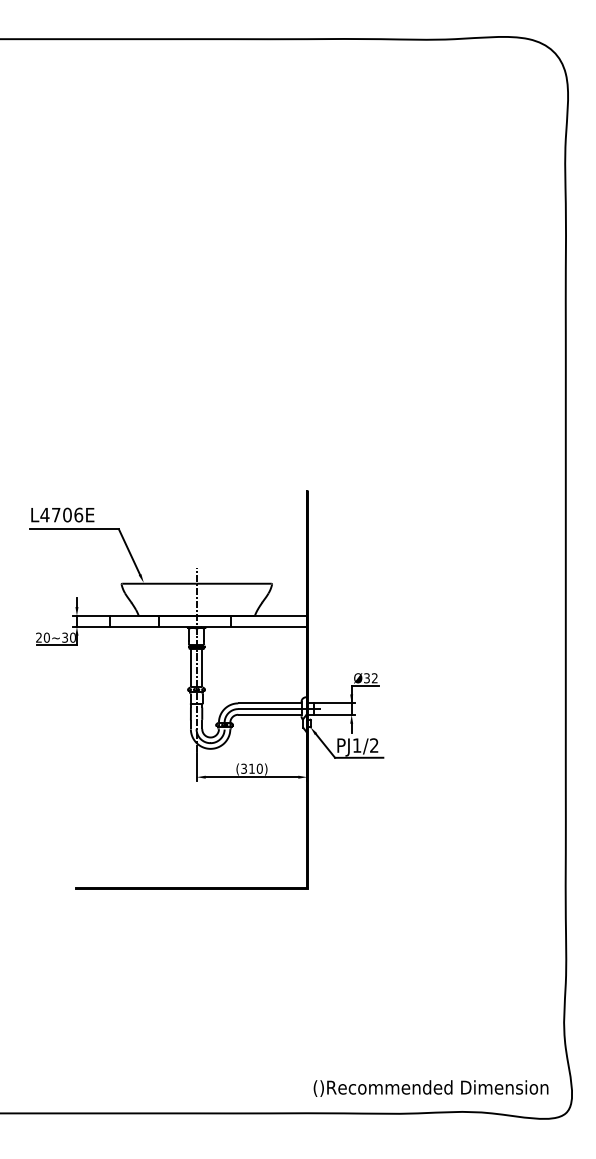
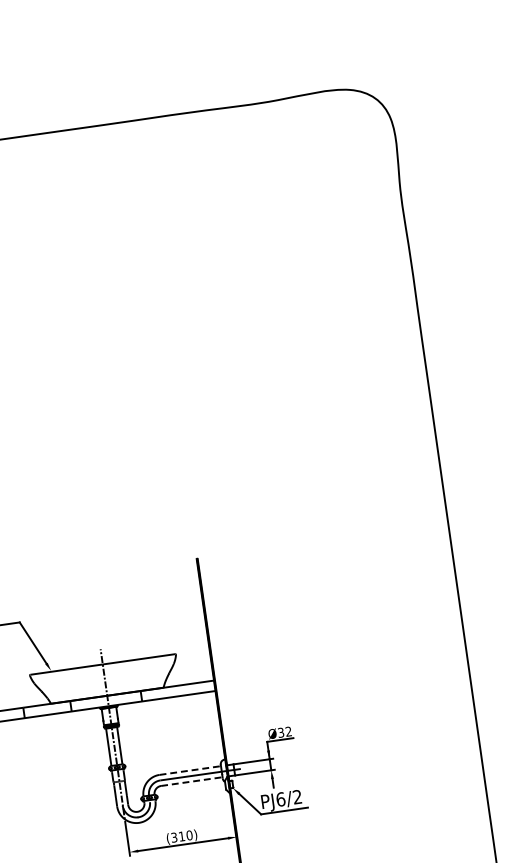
line: (269, 703) -> (189, 770), solid -> dashed
line: (269, 714) -> (191, 781), solid -> dashed
text: (356, 745) -> (280, 799), PJ1/2 -> PJ6/2

